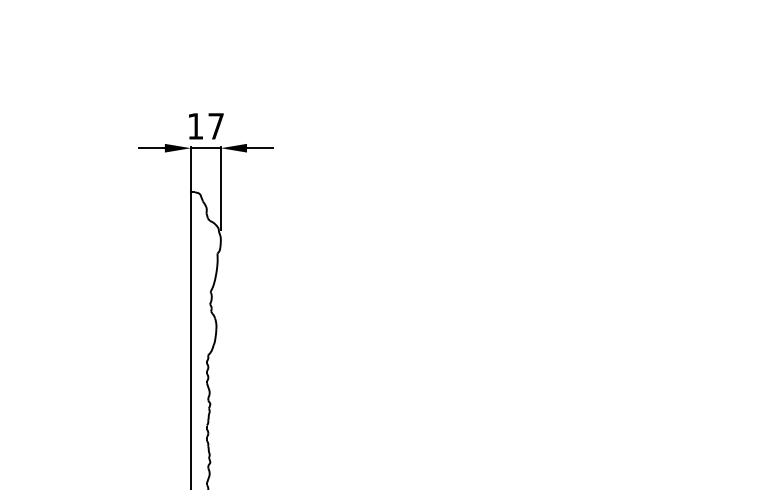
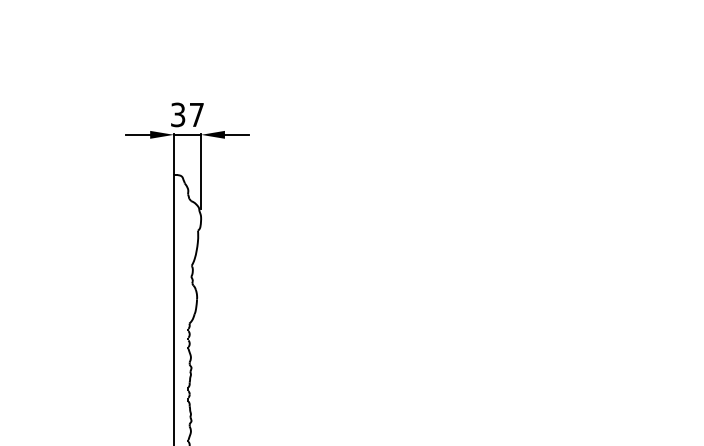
text: (196, 125) -> (178, 114), 17 -> 37

